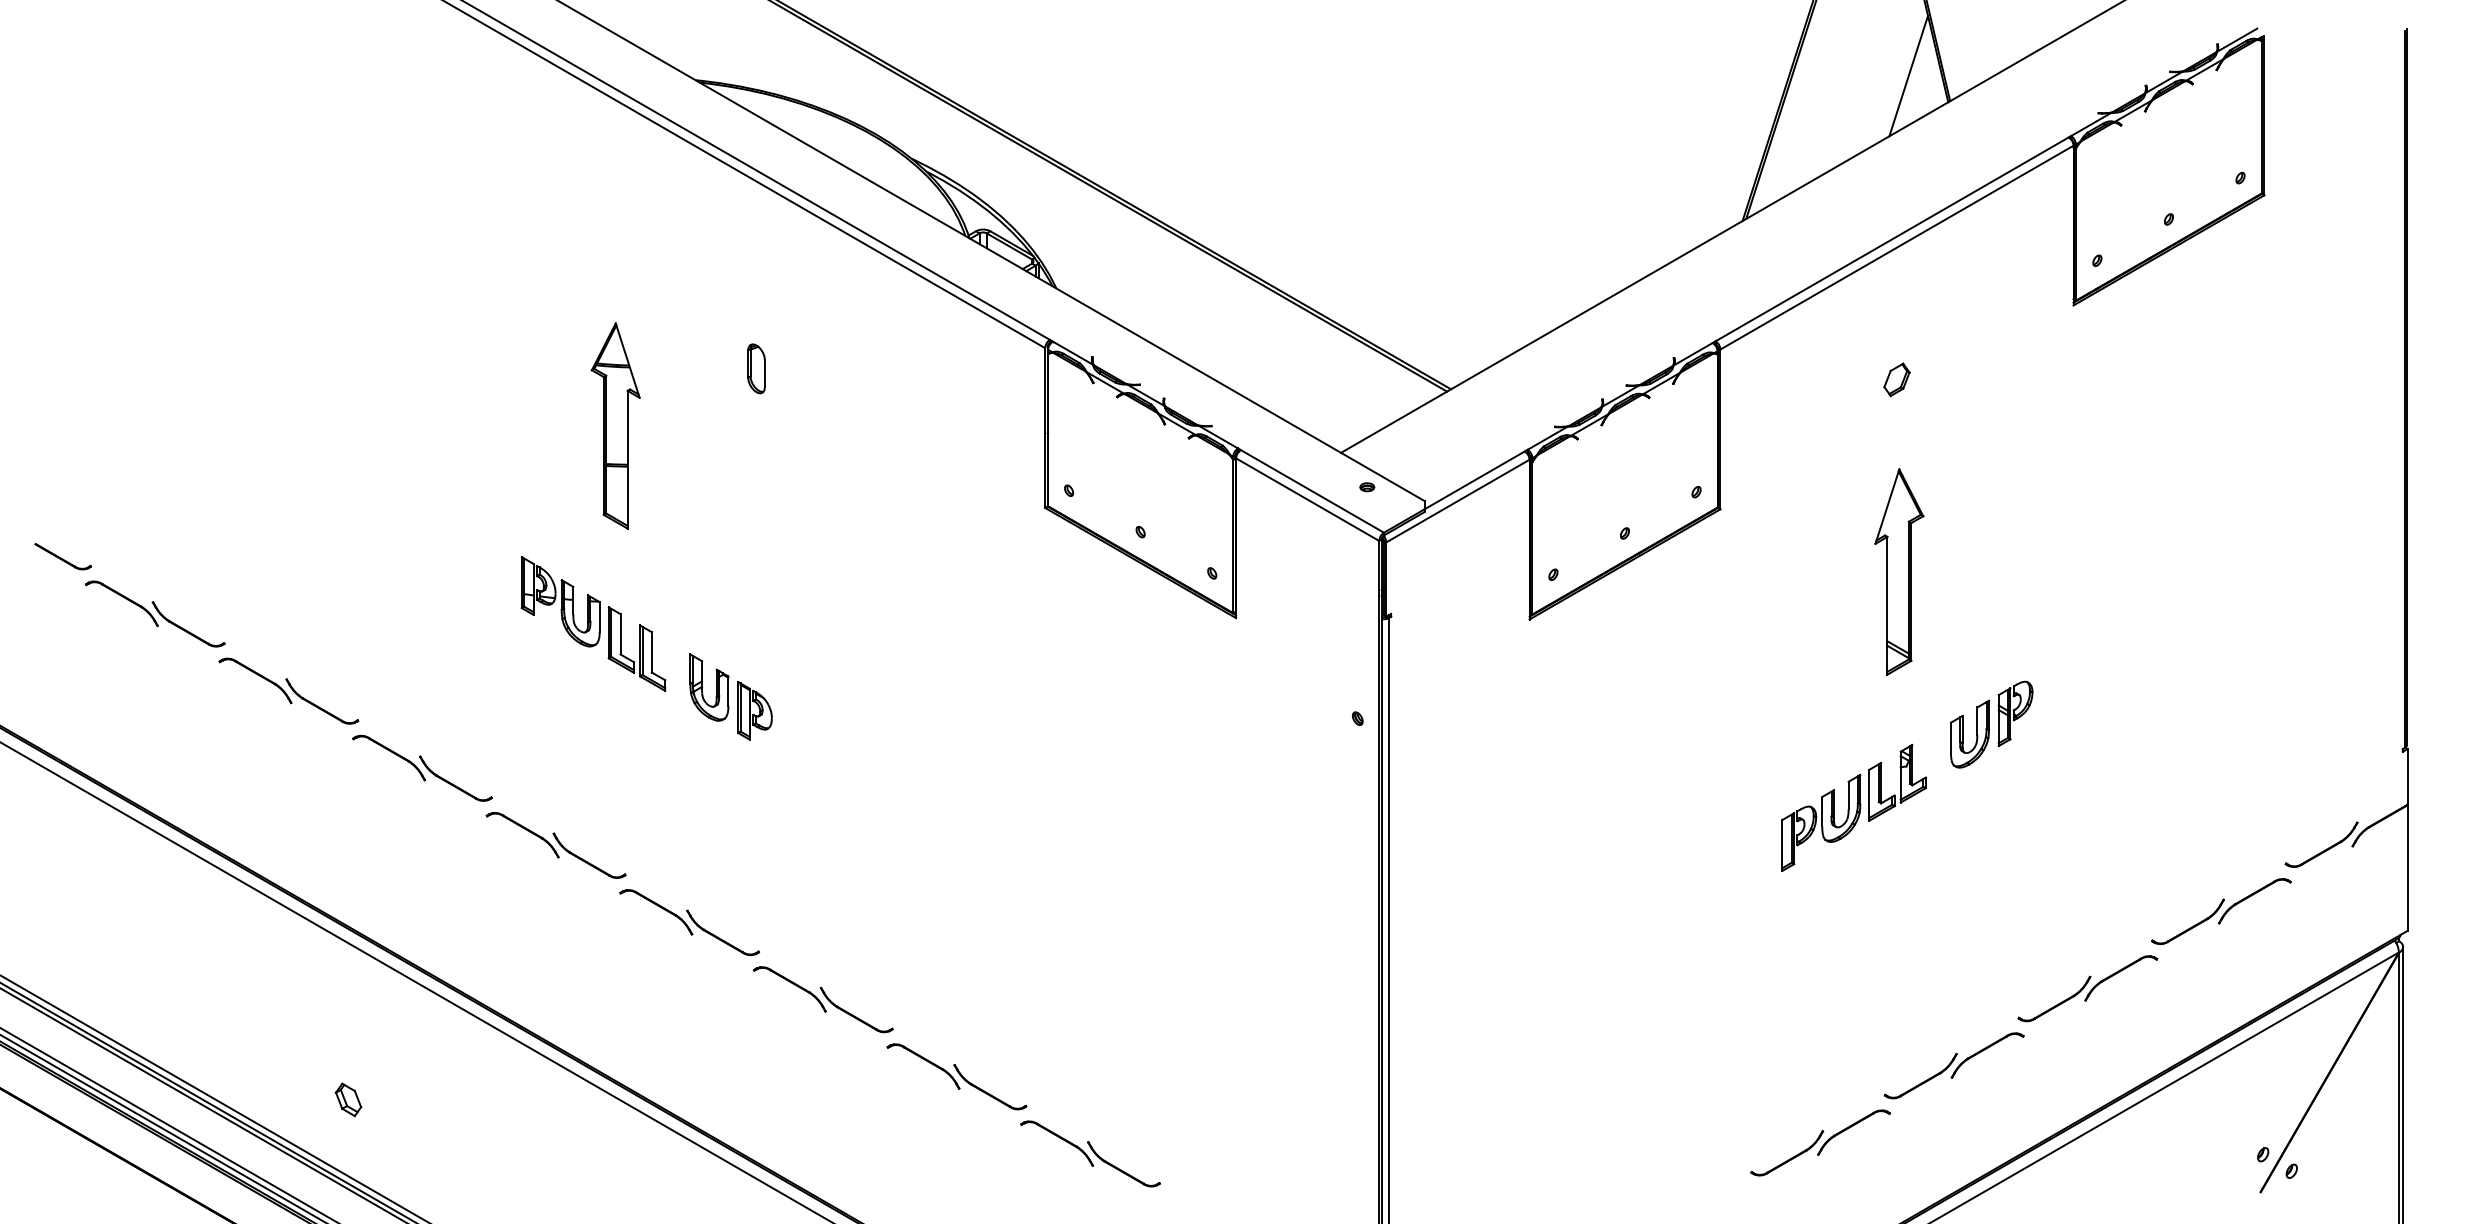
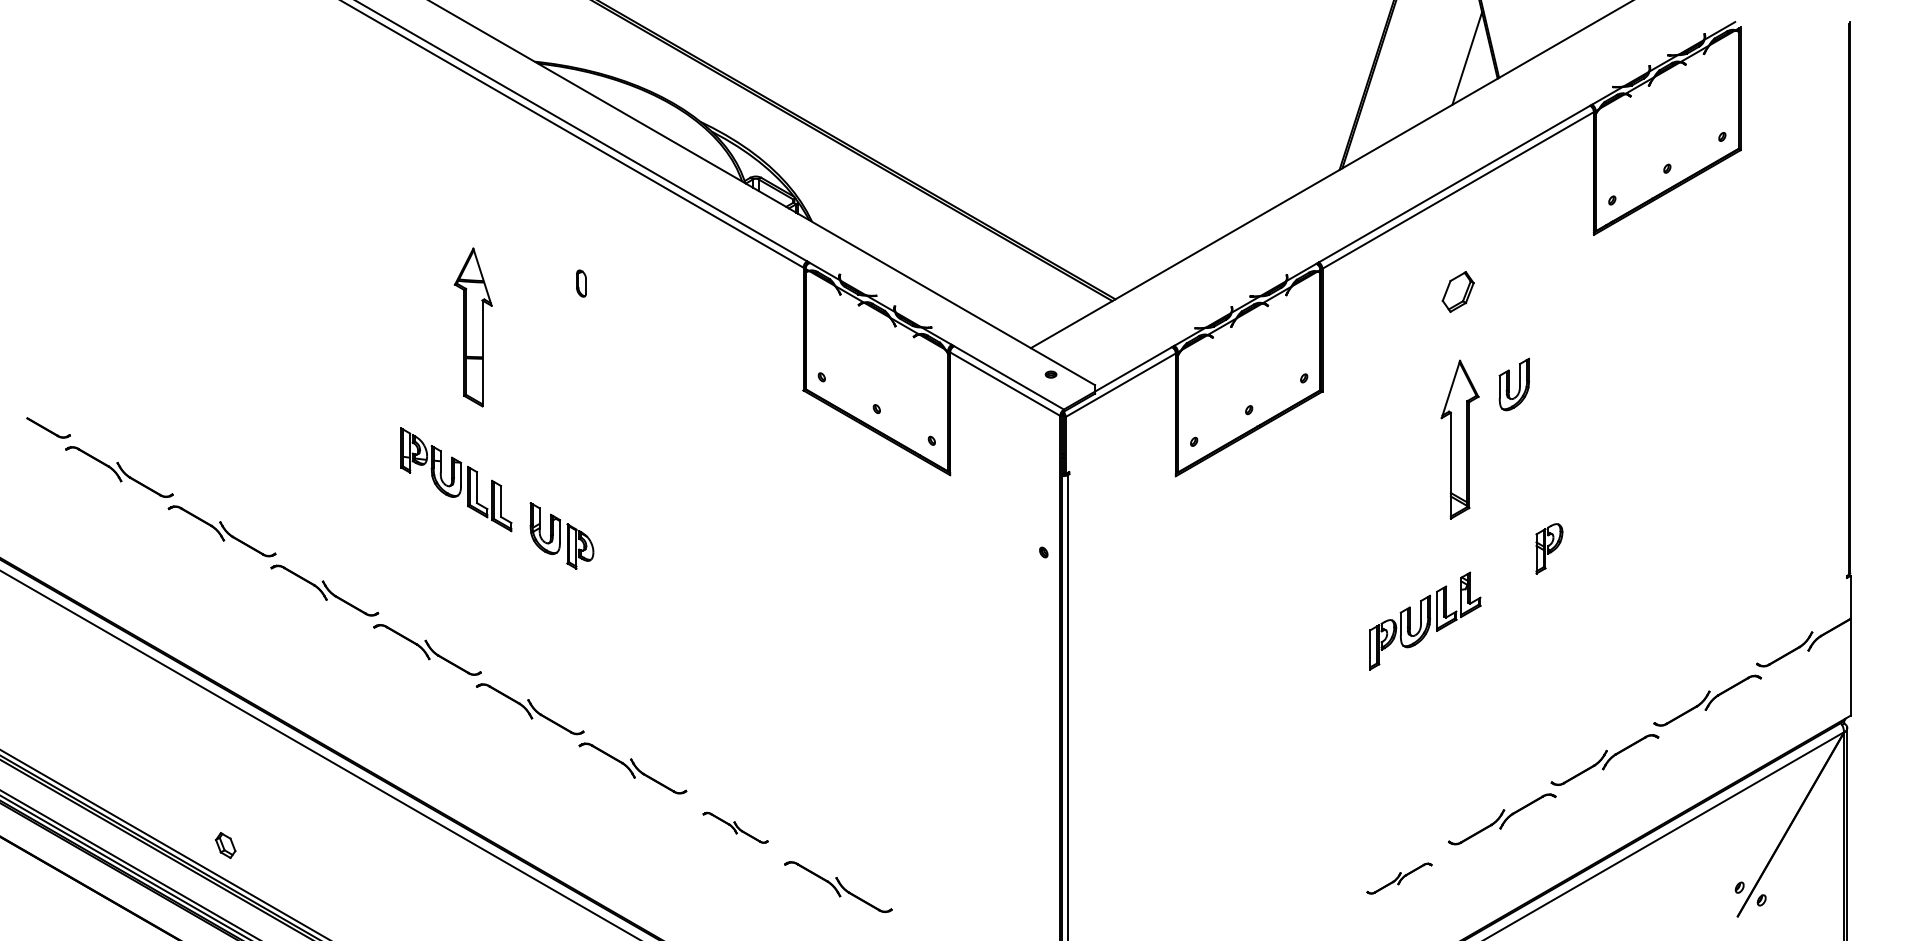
part: (756, 368) -> (581, 283), size x0.7
part: (1896, 379) -> (1457, 291), size x1.6
part: (1969, 733) -> (1513, 384), moved
part: (956, 1076) -> (735, 827), size x0.6
part: (348, 1099) -> (225, 845), moved
part: (1820, 1142) -> (1399, 878), size x0.6

